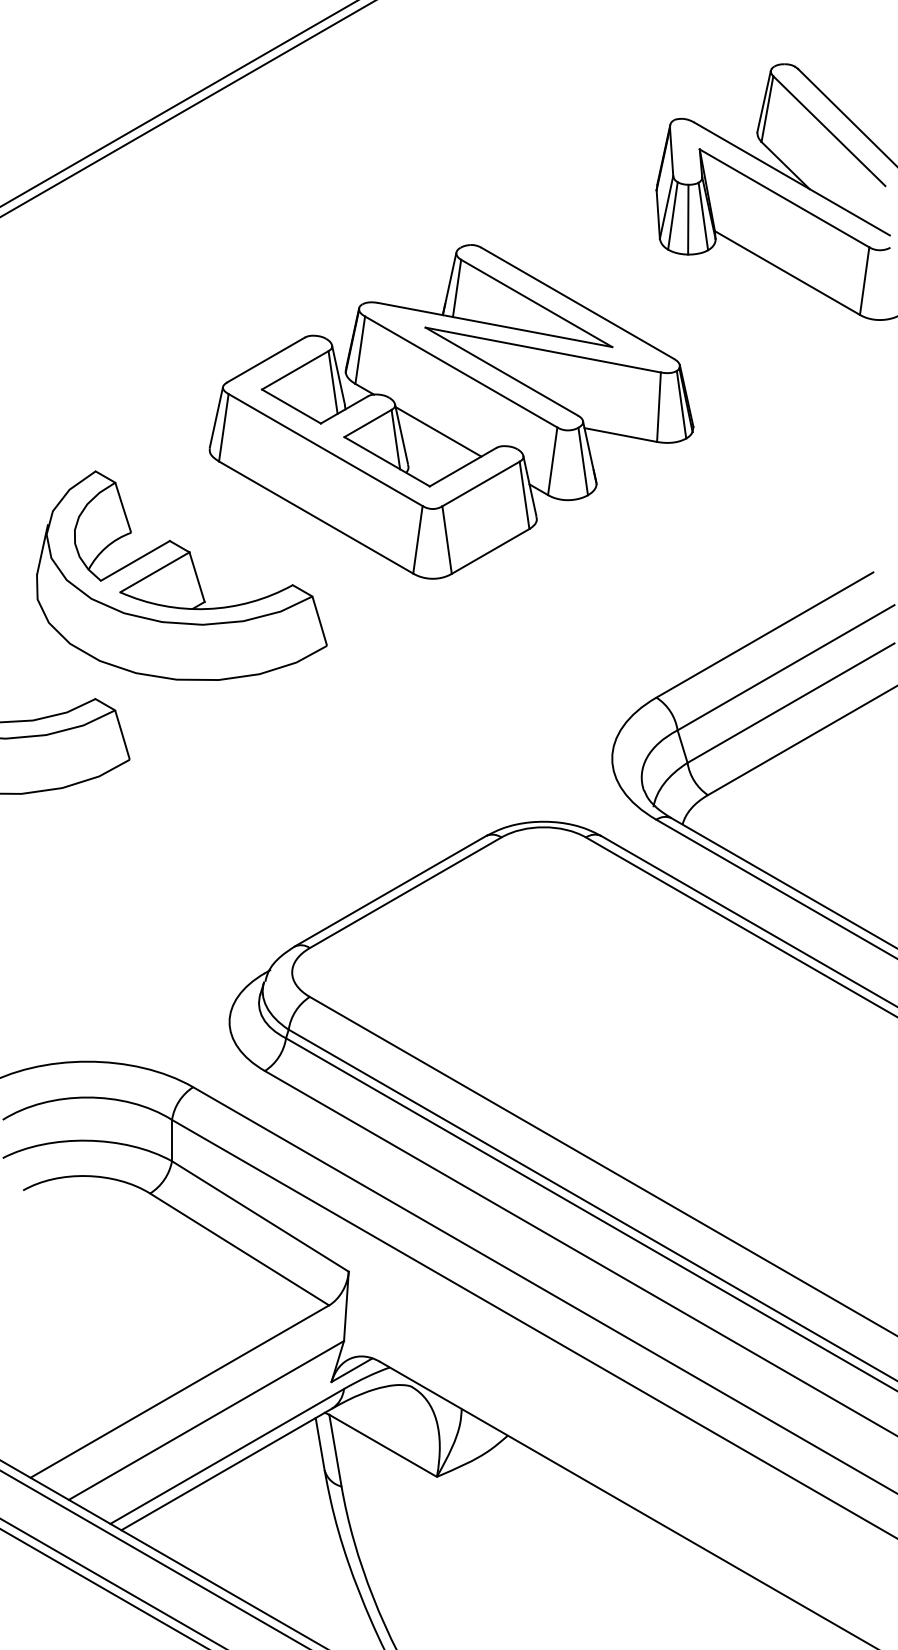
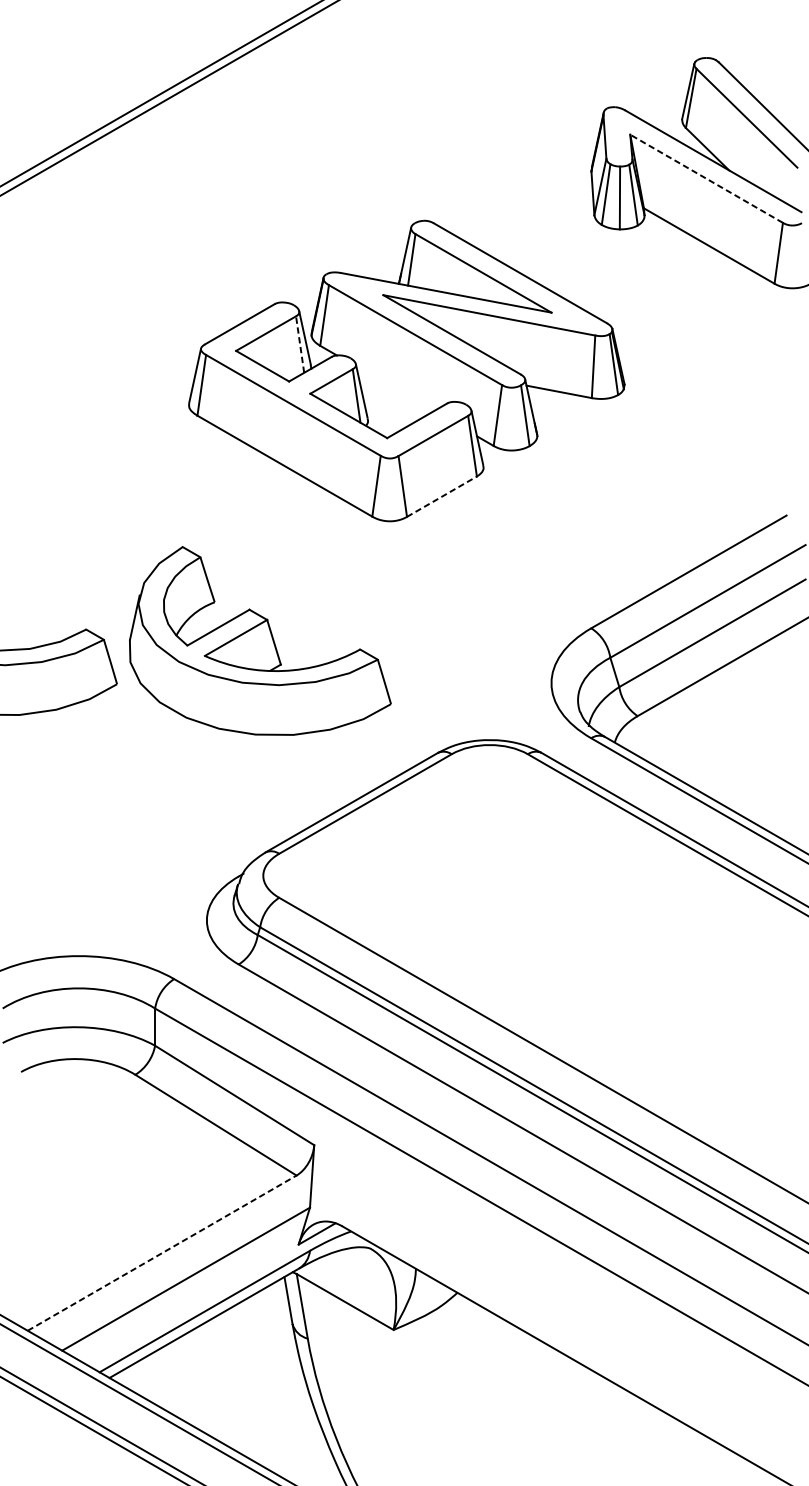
line: (784, 198) -> (706, 178), solid -> dashed
line: (333, 382) -> (300, 344), solid -> dashed
line: (438, 431) -> (395, 388), removed
line: (490, 551) -> (441, 496), solid -> dashed
part: (181, 575) -> (259, 640), moved
line: (180, 1391) -> (162, 1253), solid -> dashed

